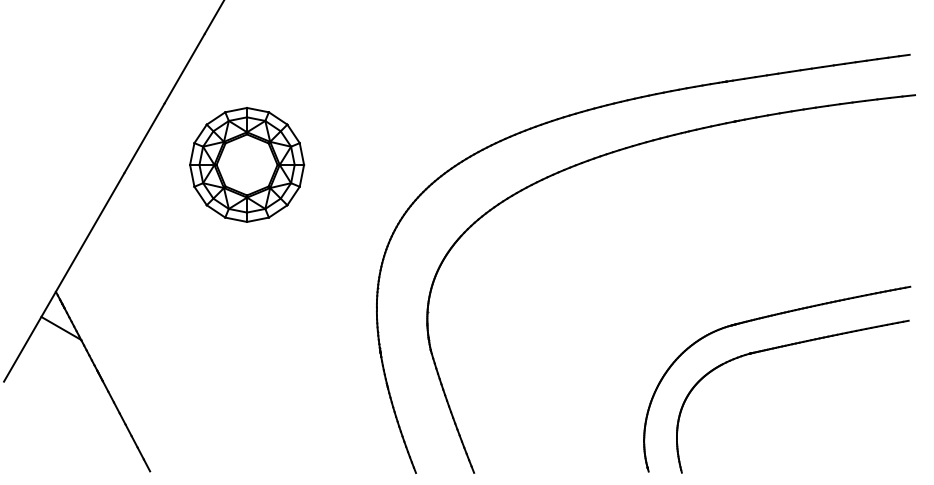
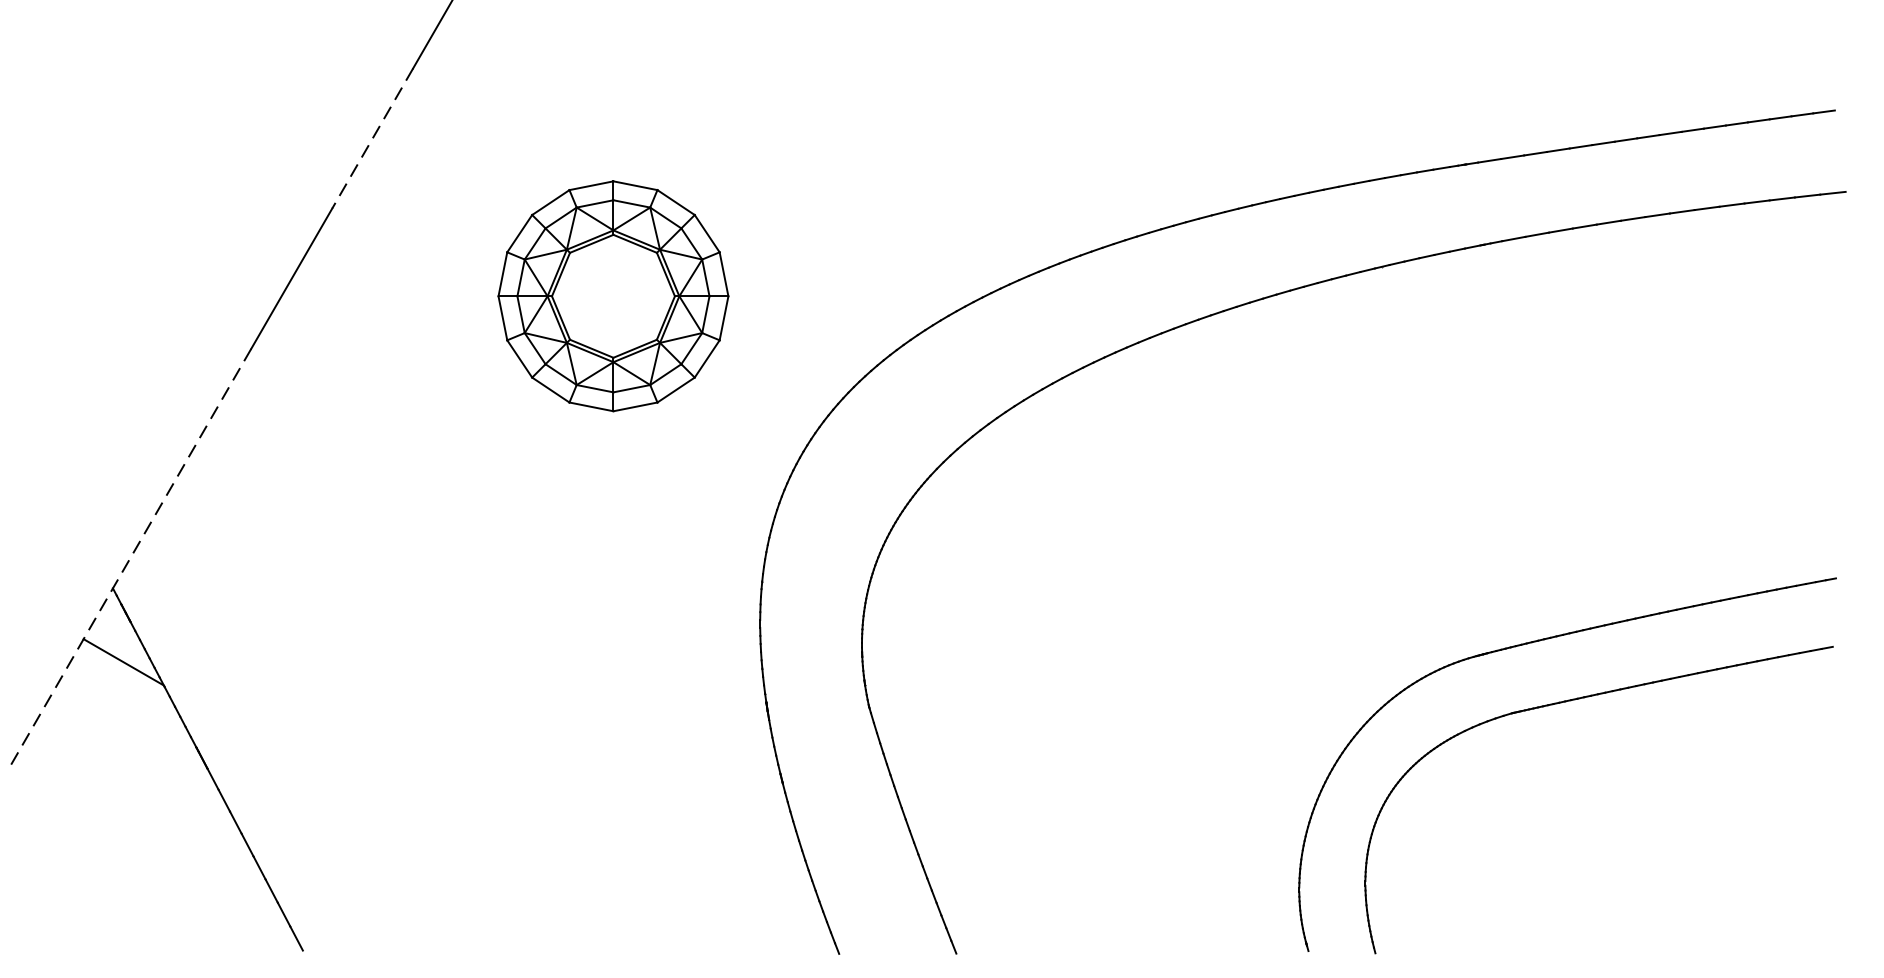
line: (184, 69) -> (372, 140), solid -> dashed
part: (247, 164) -> (614, 295), moved
line: (64, 277) -> (130, 559), solid -> dashed

